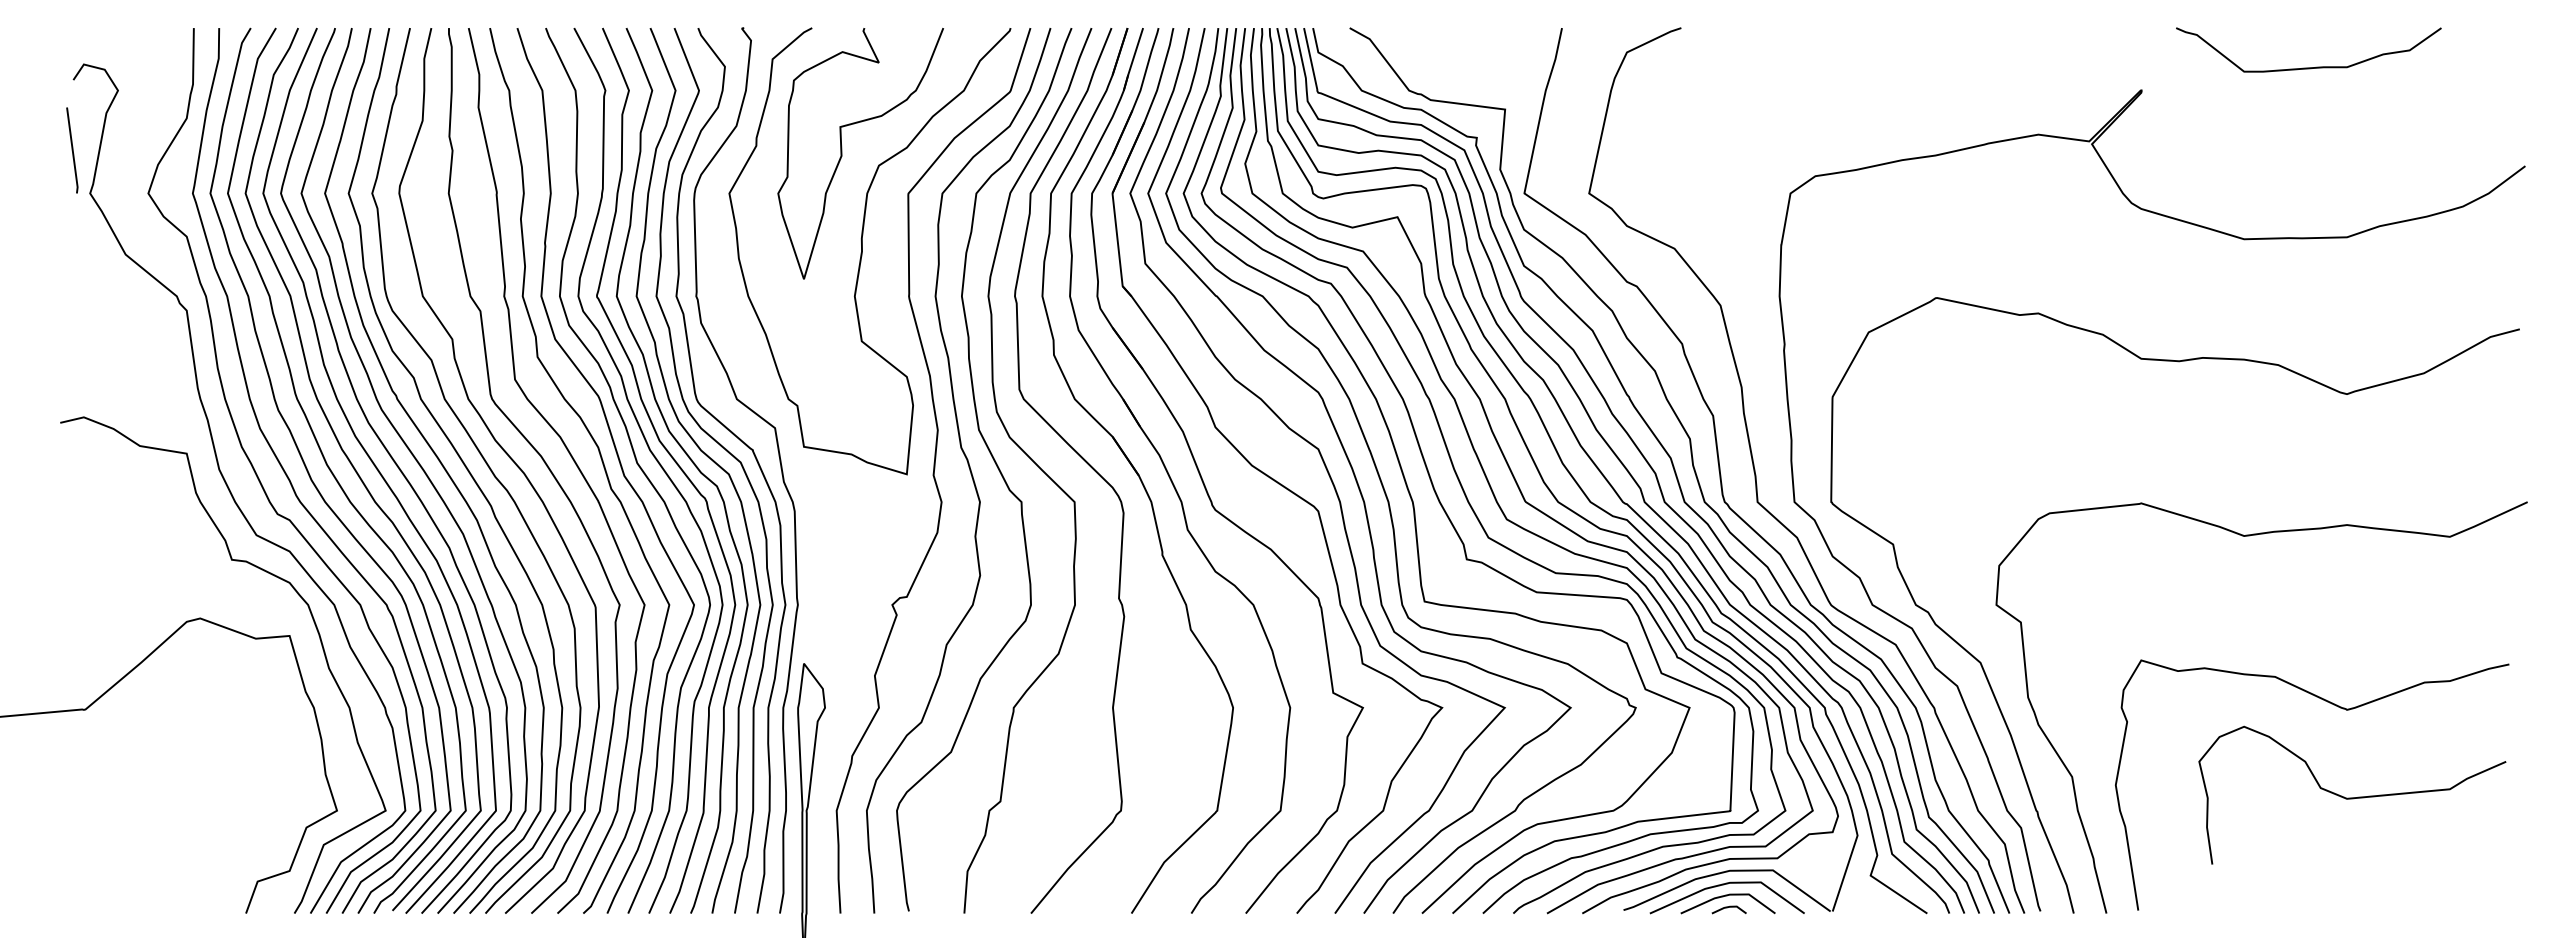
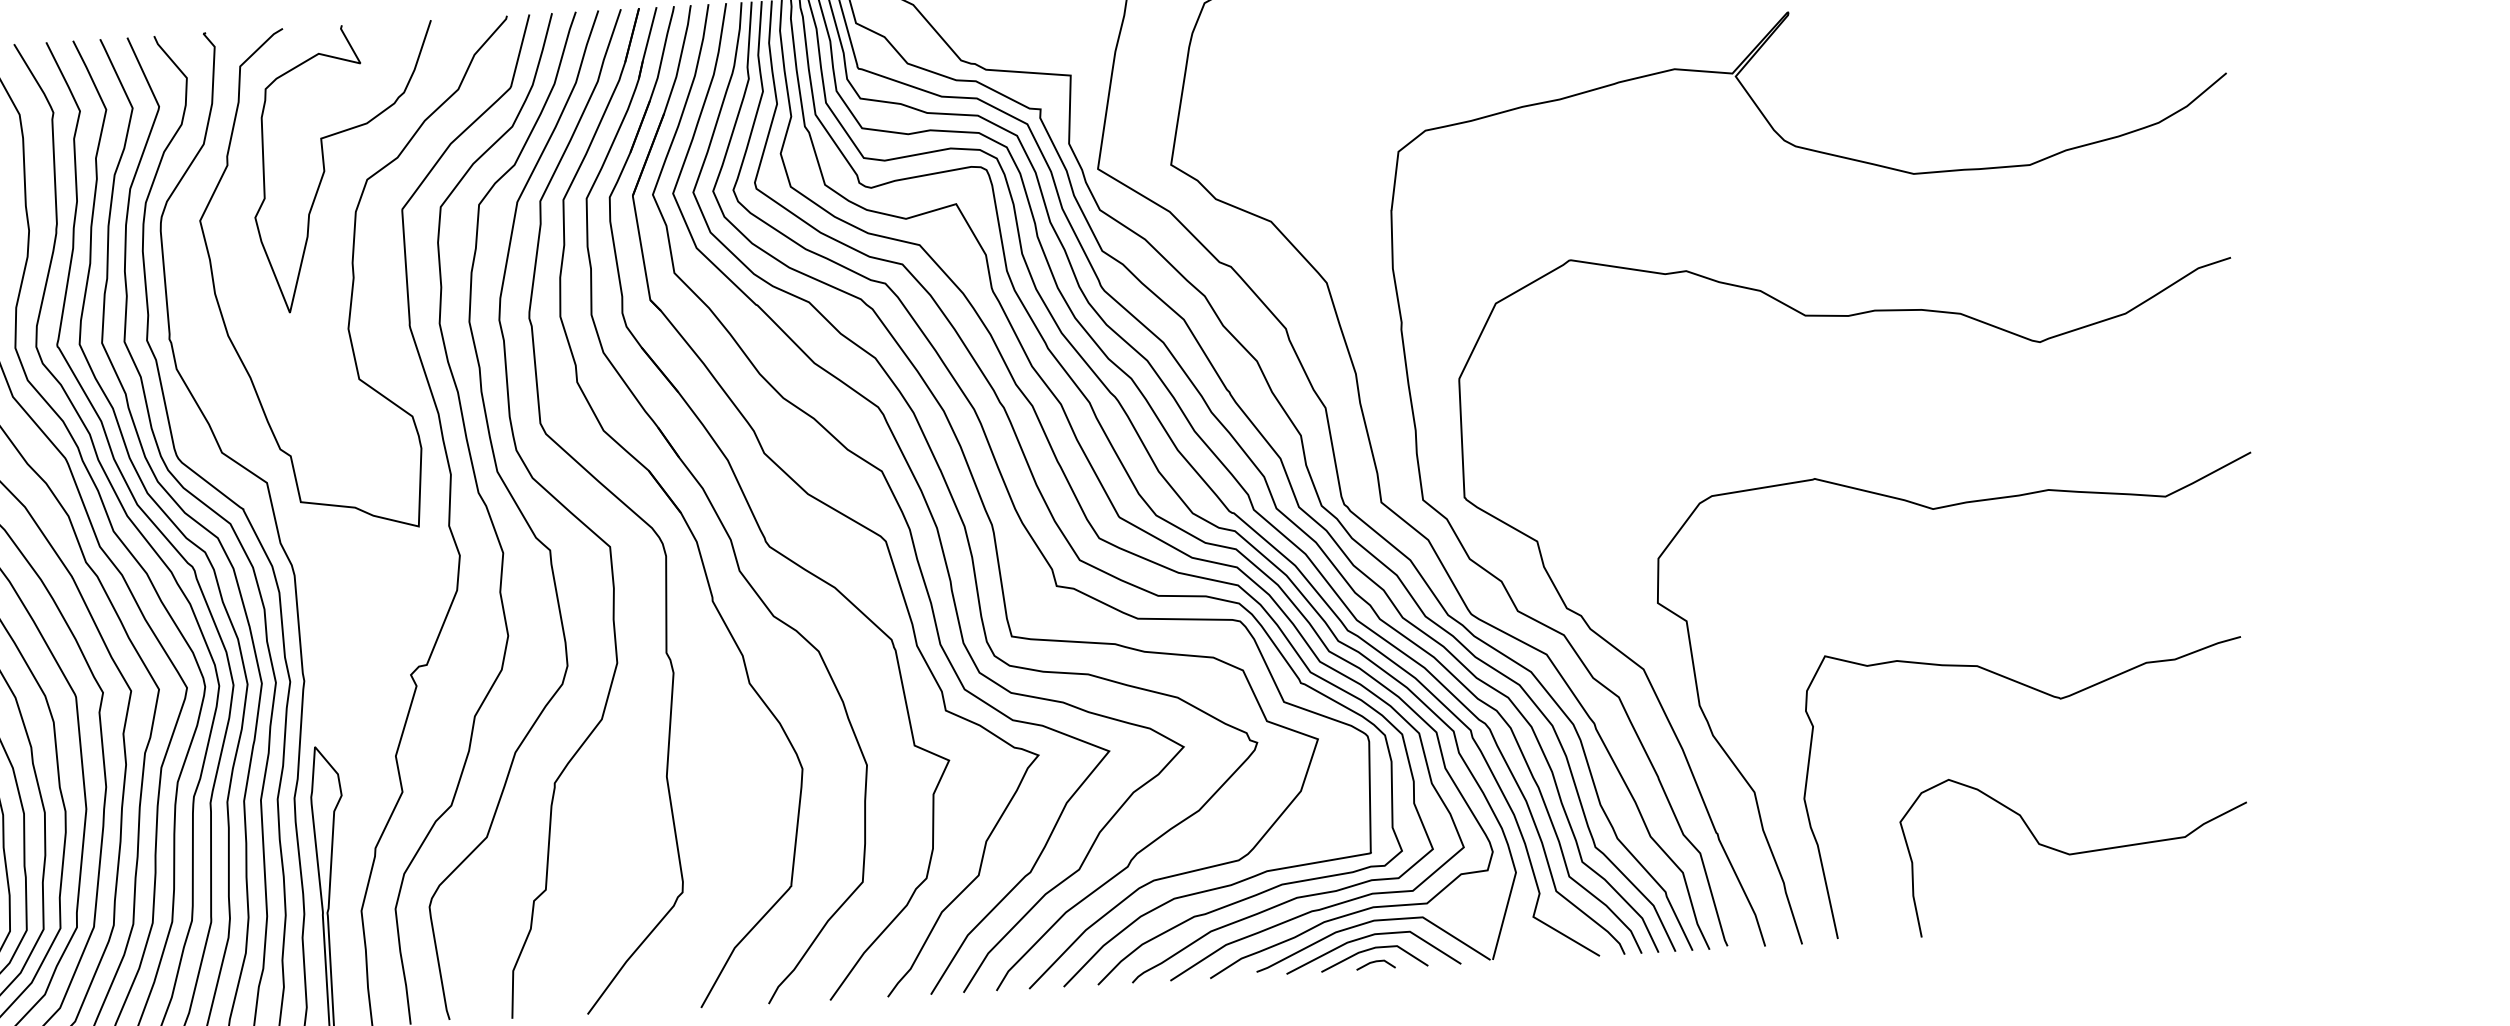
curve: (2352, 797) -> (2075, 852), moved

